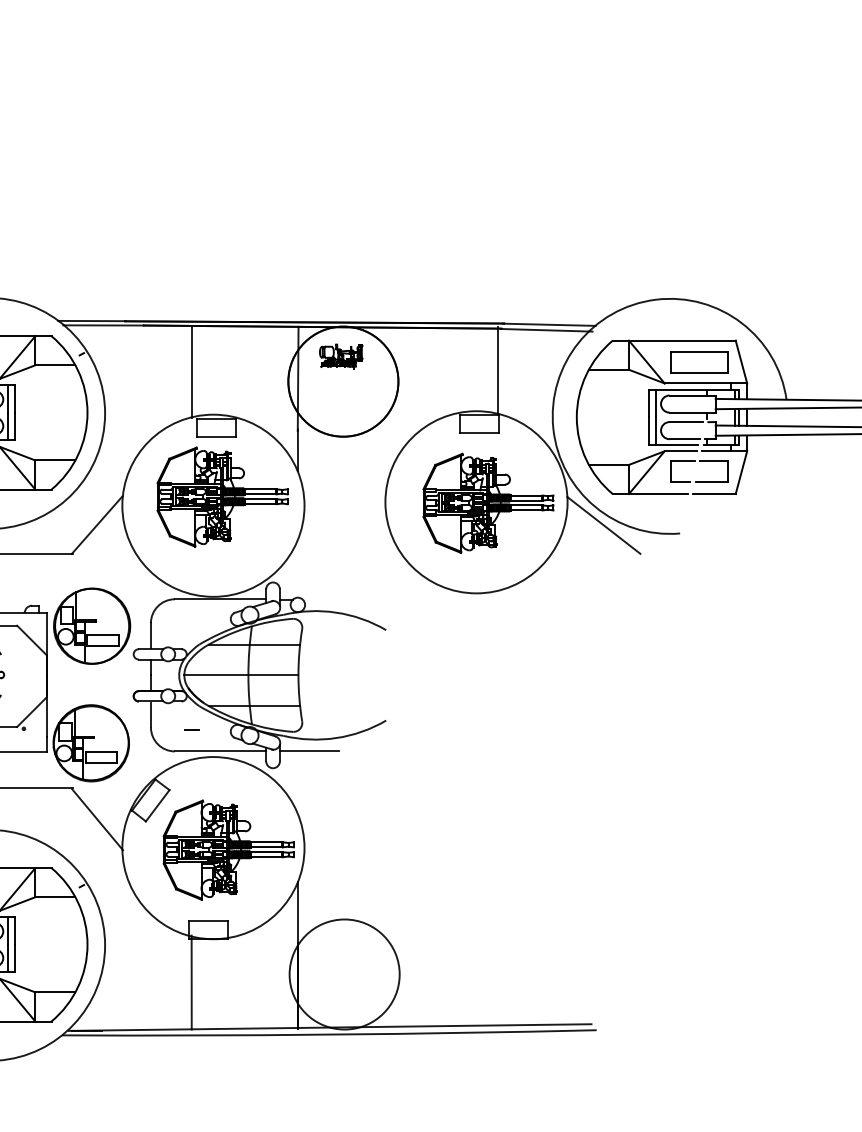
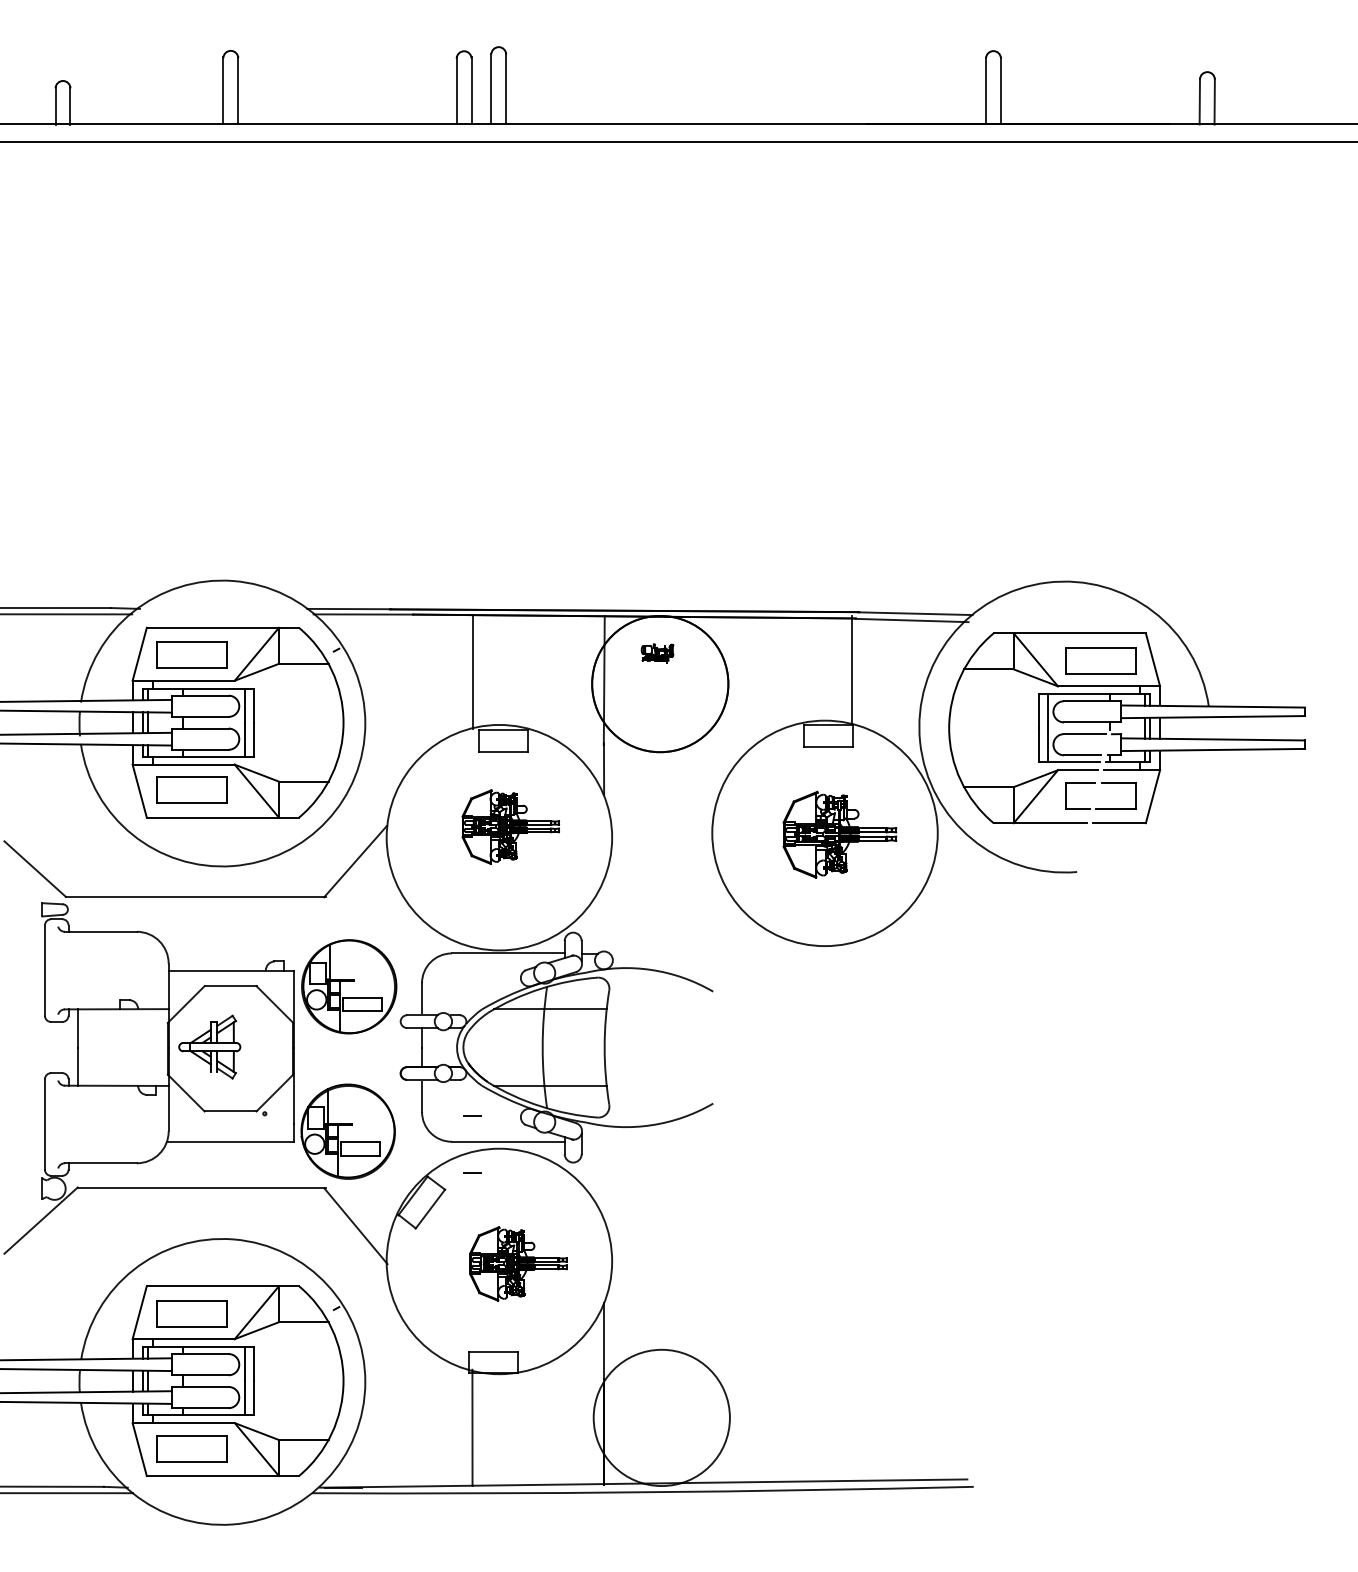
part: (341, 356) -> (657, 653), size x0.6
part: (222, 496) -> (510, 826), size x0.6
part: (488, 503) -> (839, 834), size x0.7
line: (603, 524) -> (982, 861), removed
line: (240, 675) -> (533, 1047), removed
line: (309, 751) -> (618, 1141), removed
line: (191, 776) -> (472, 1172), added
part: (228, 849) -> (518, 1263), size x0.6

